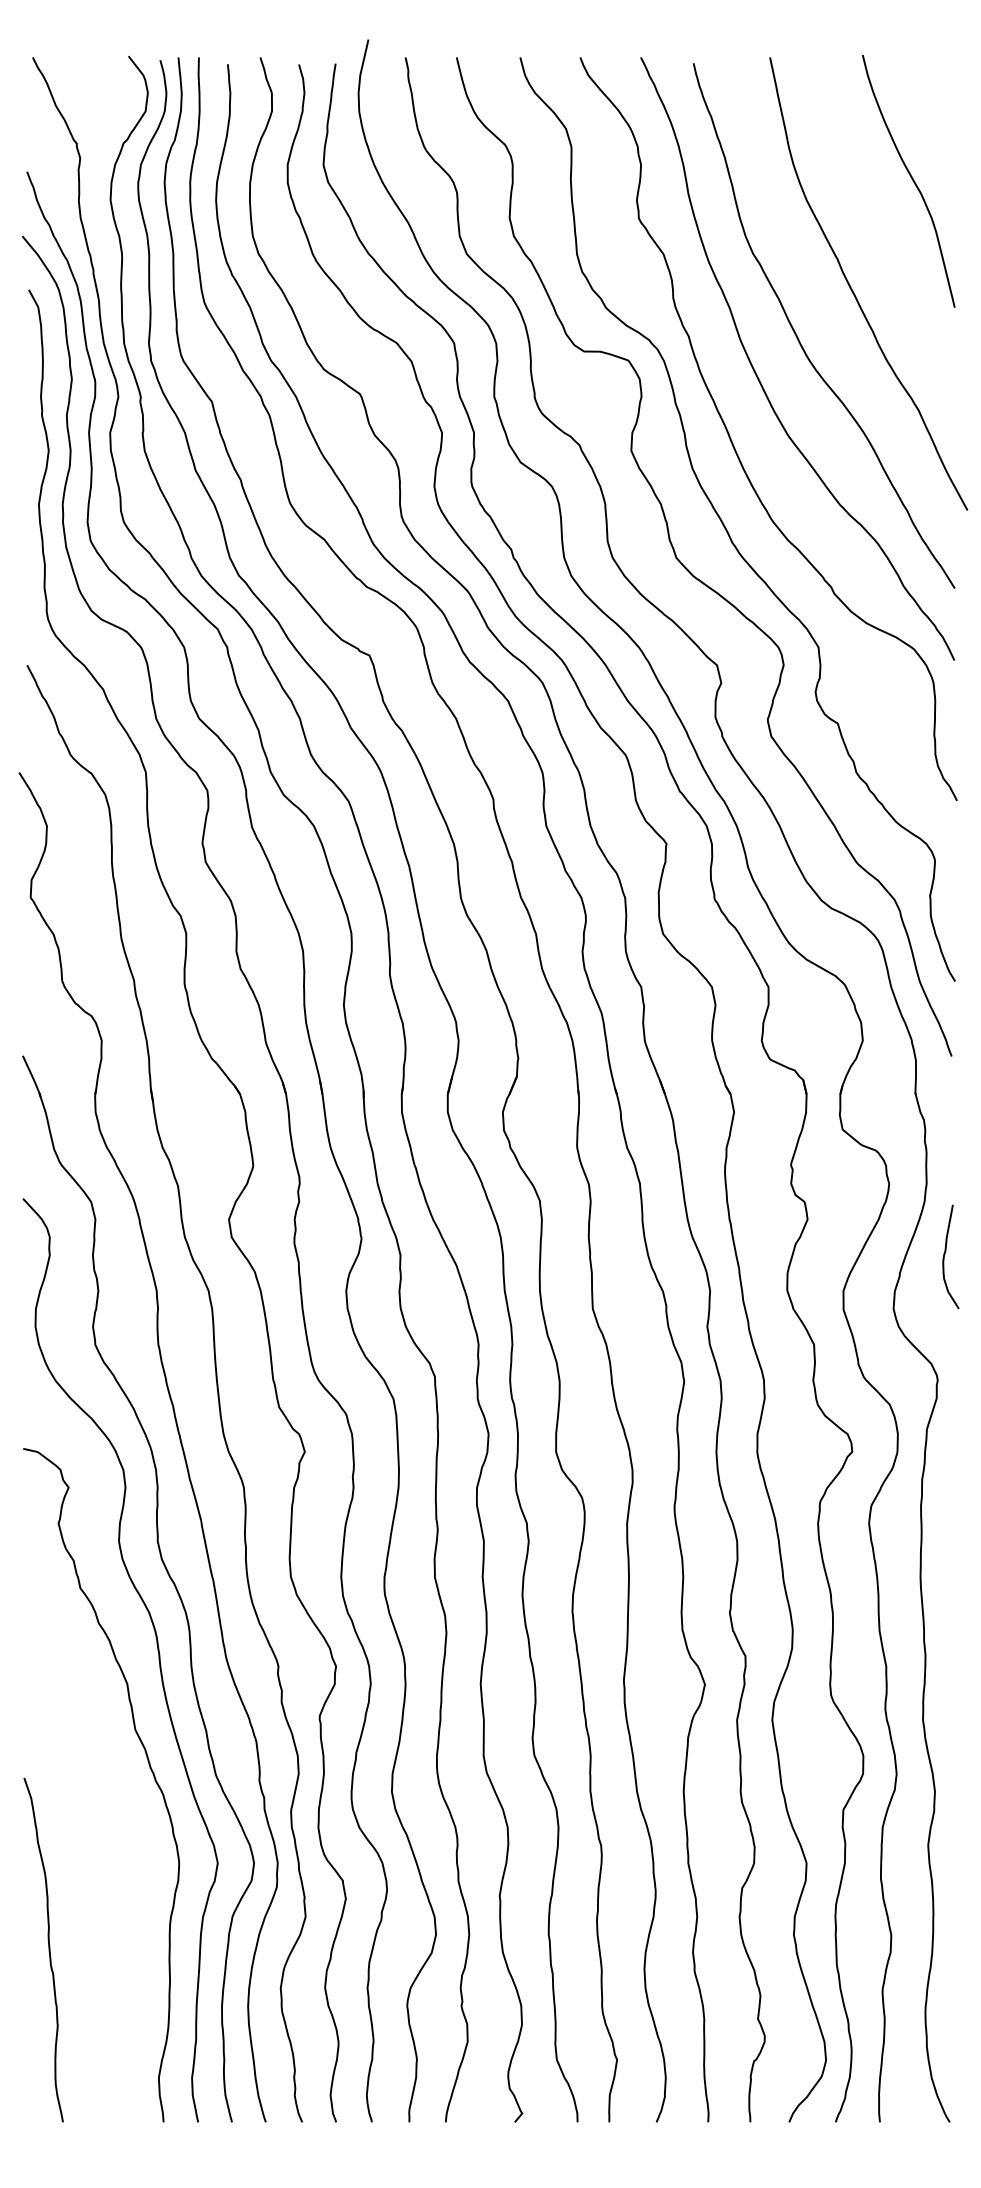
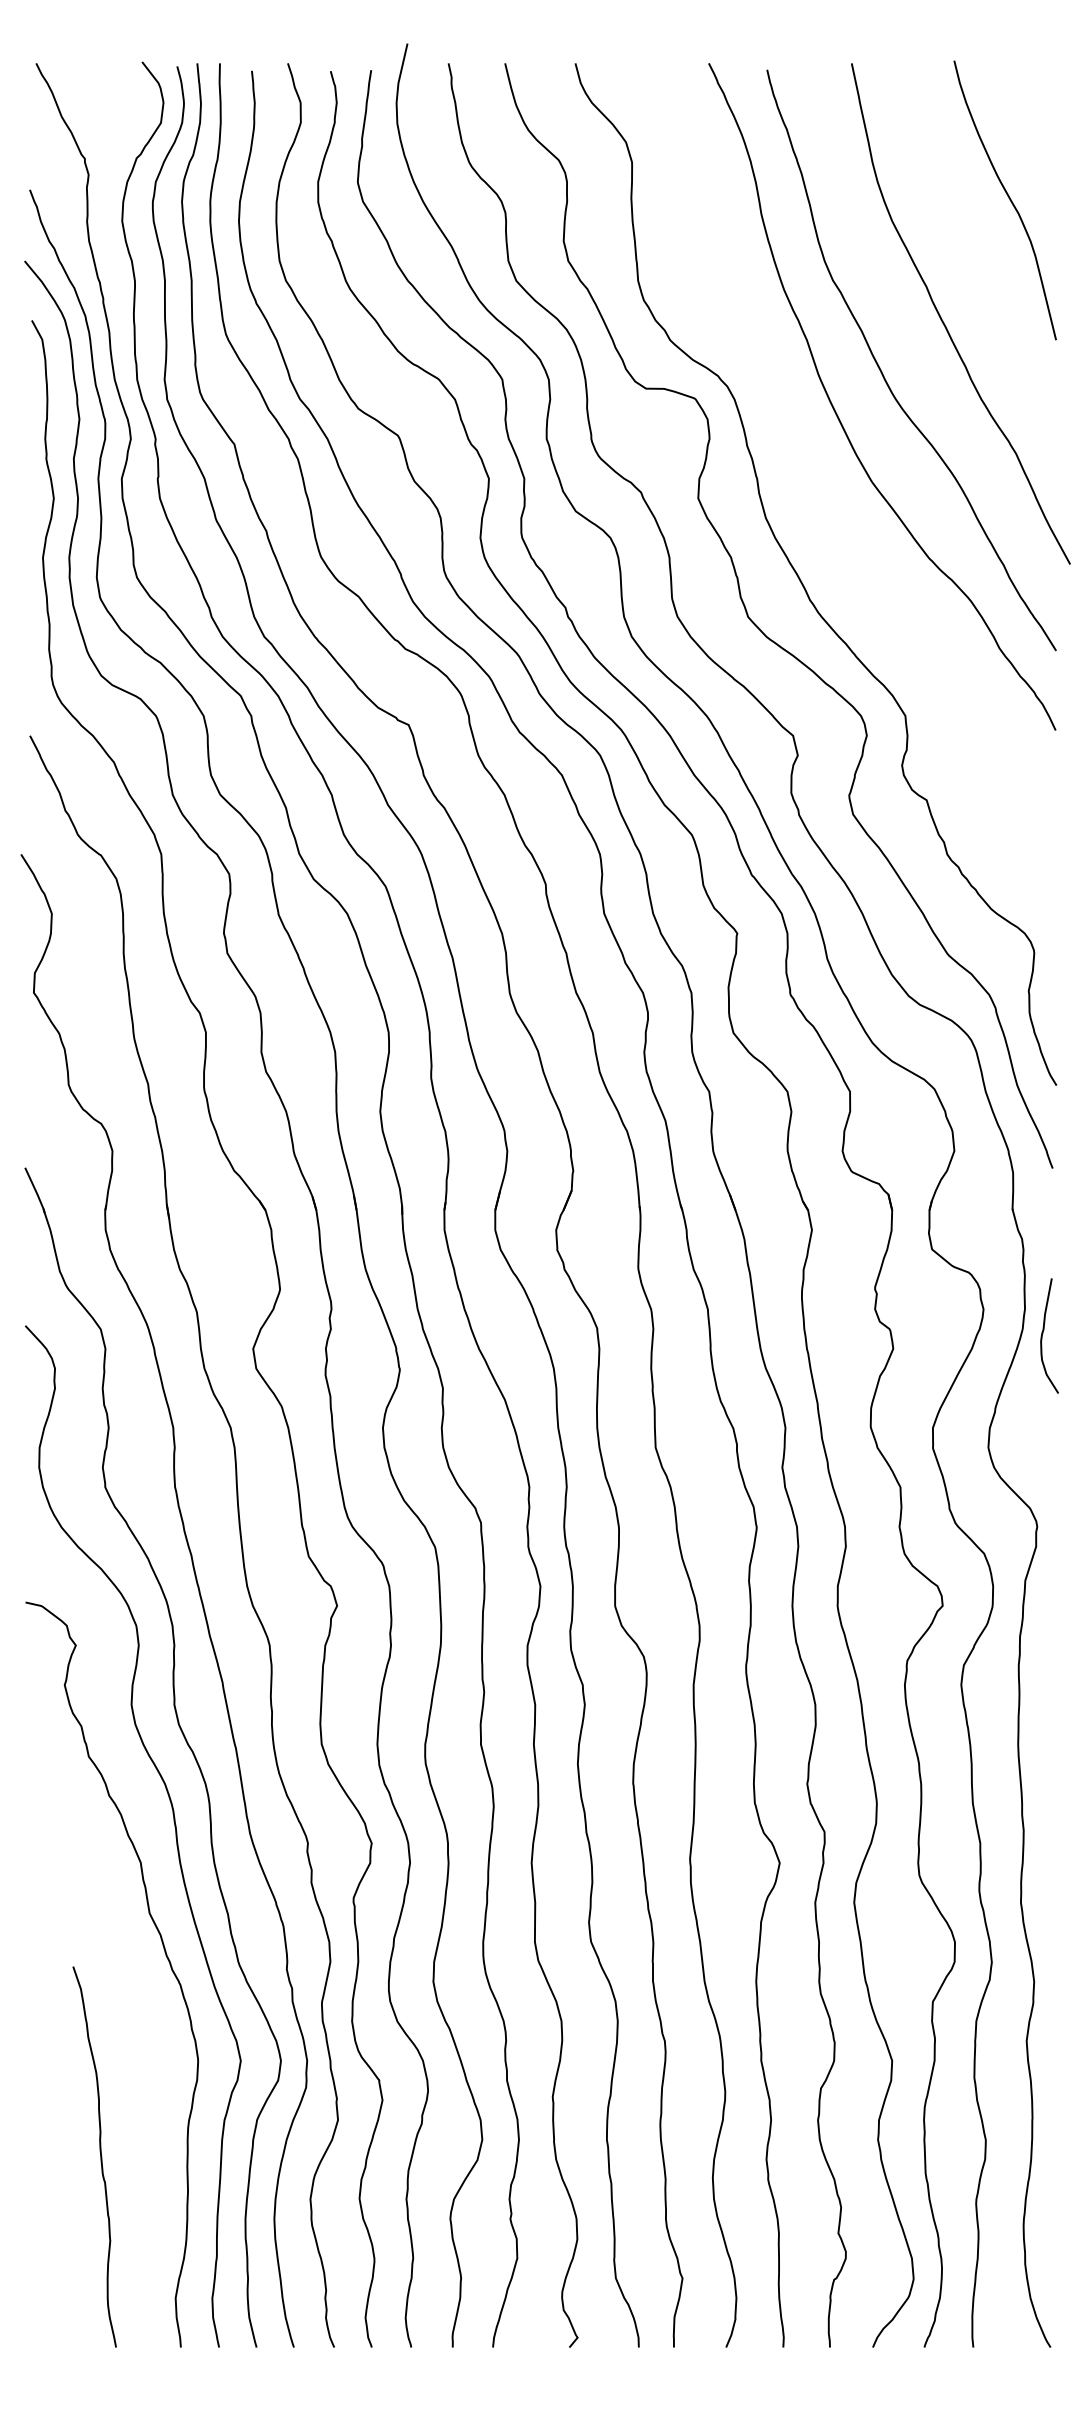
curve: (734, 445) -> (812, 492), removed
curve: (945, 1254) -> (1043, 1333), moved
curve: (48, 1949) -> (100, 2156), moved

